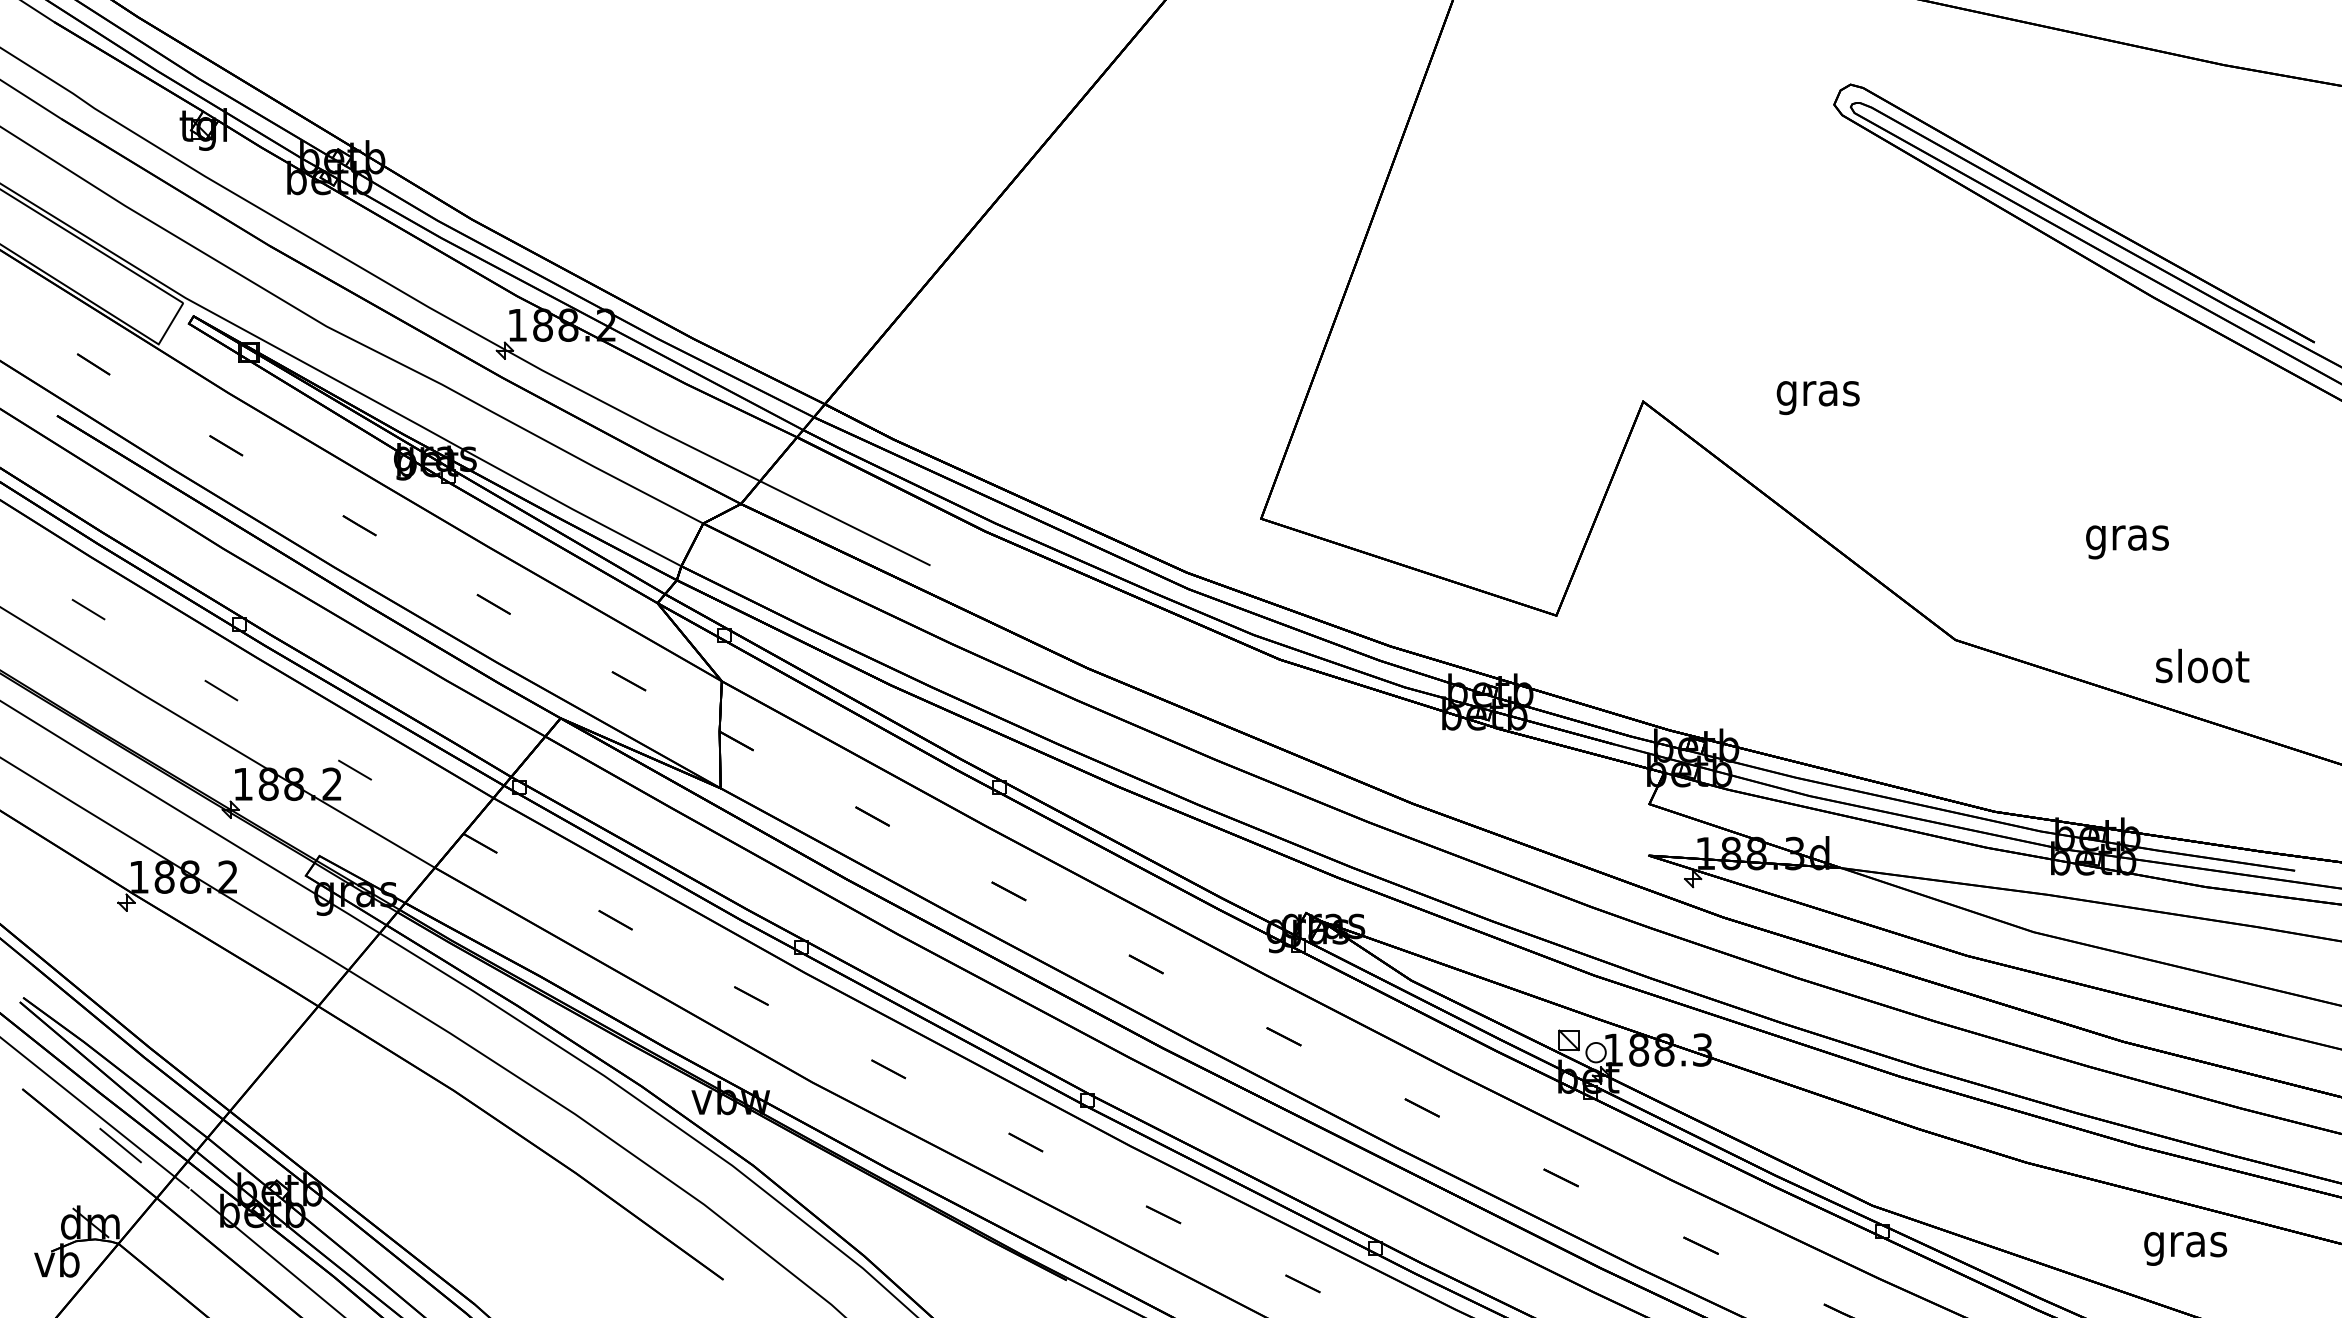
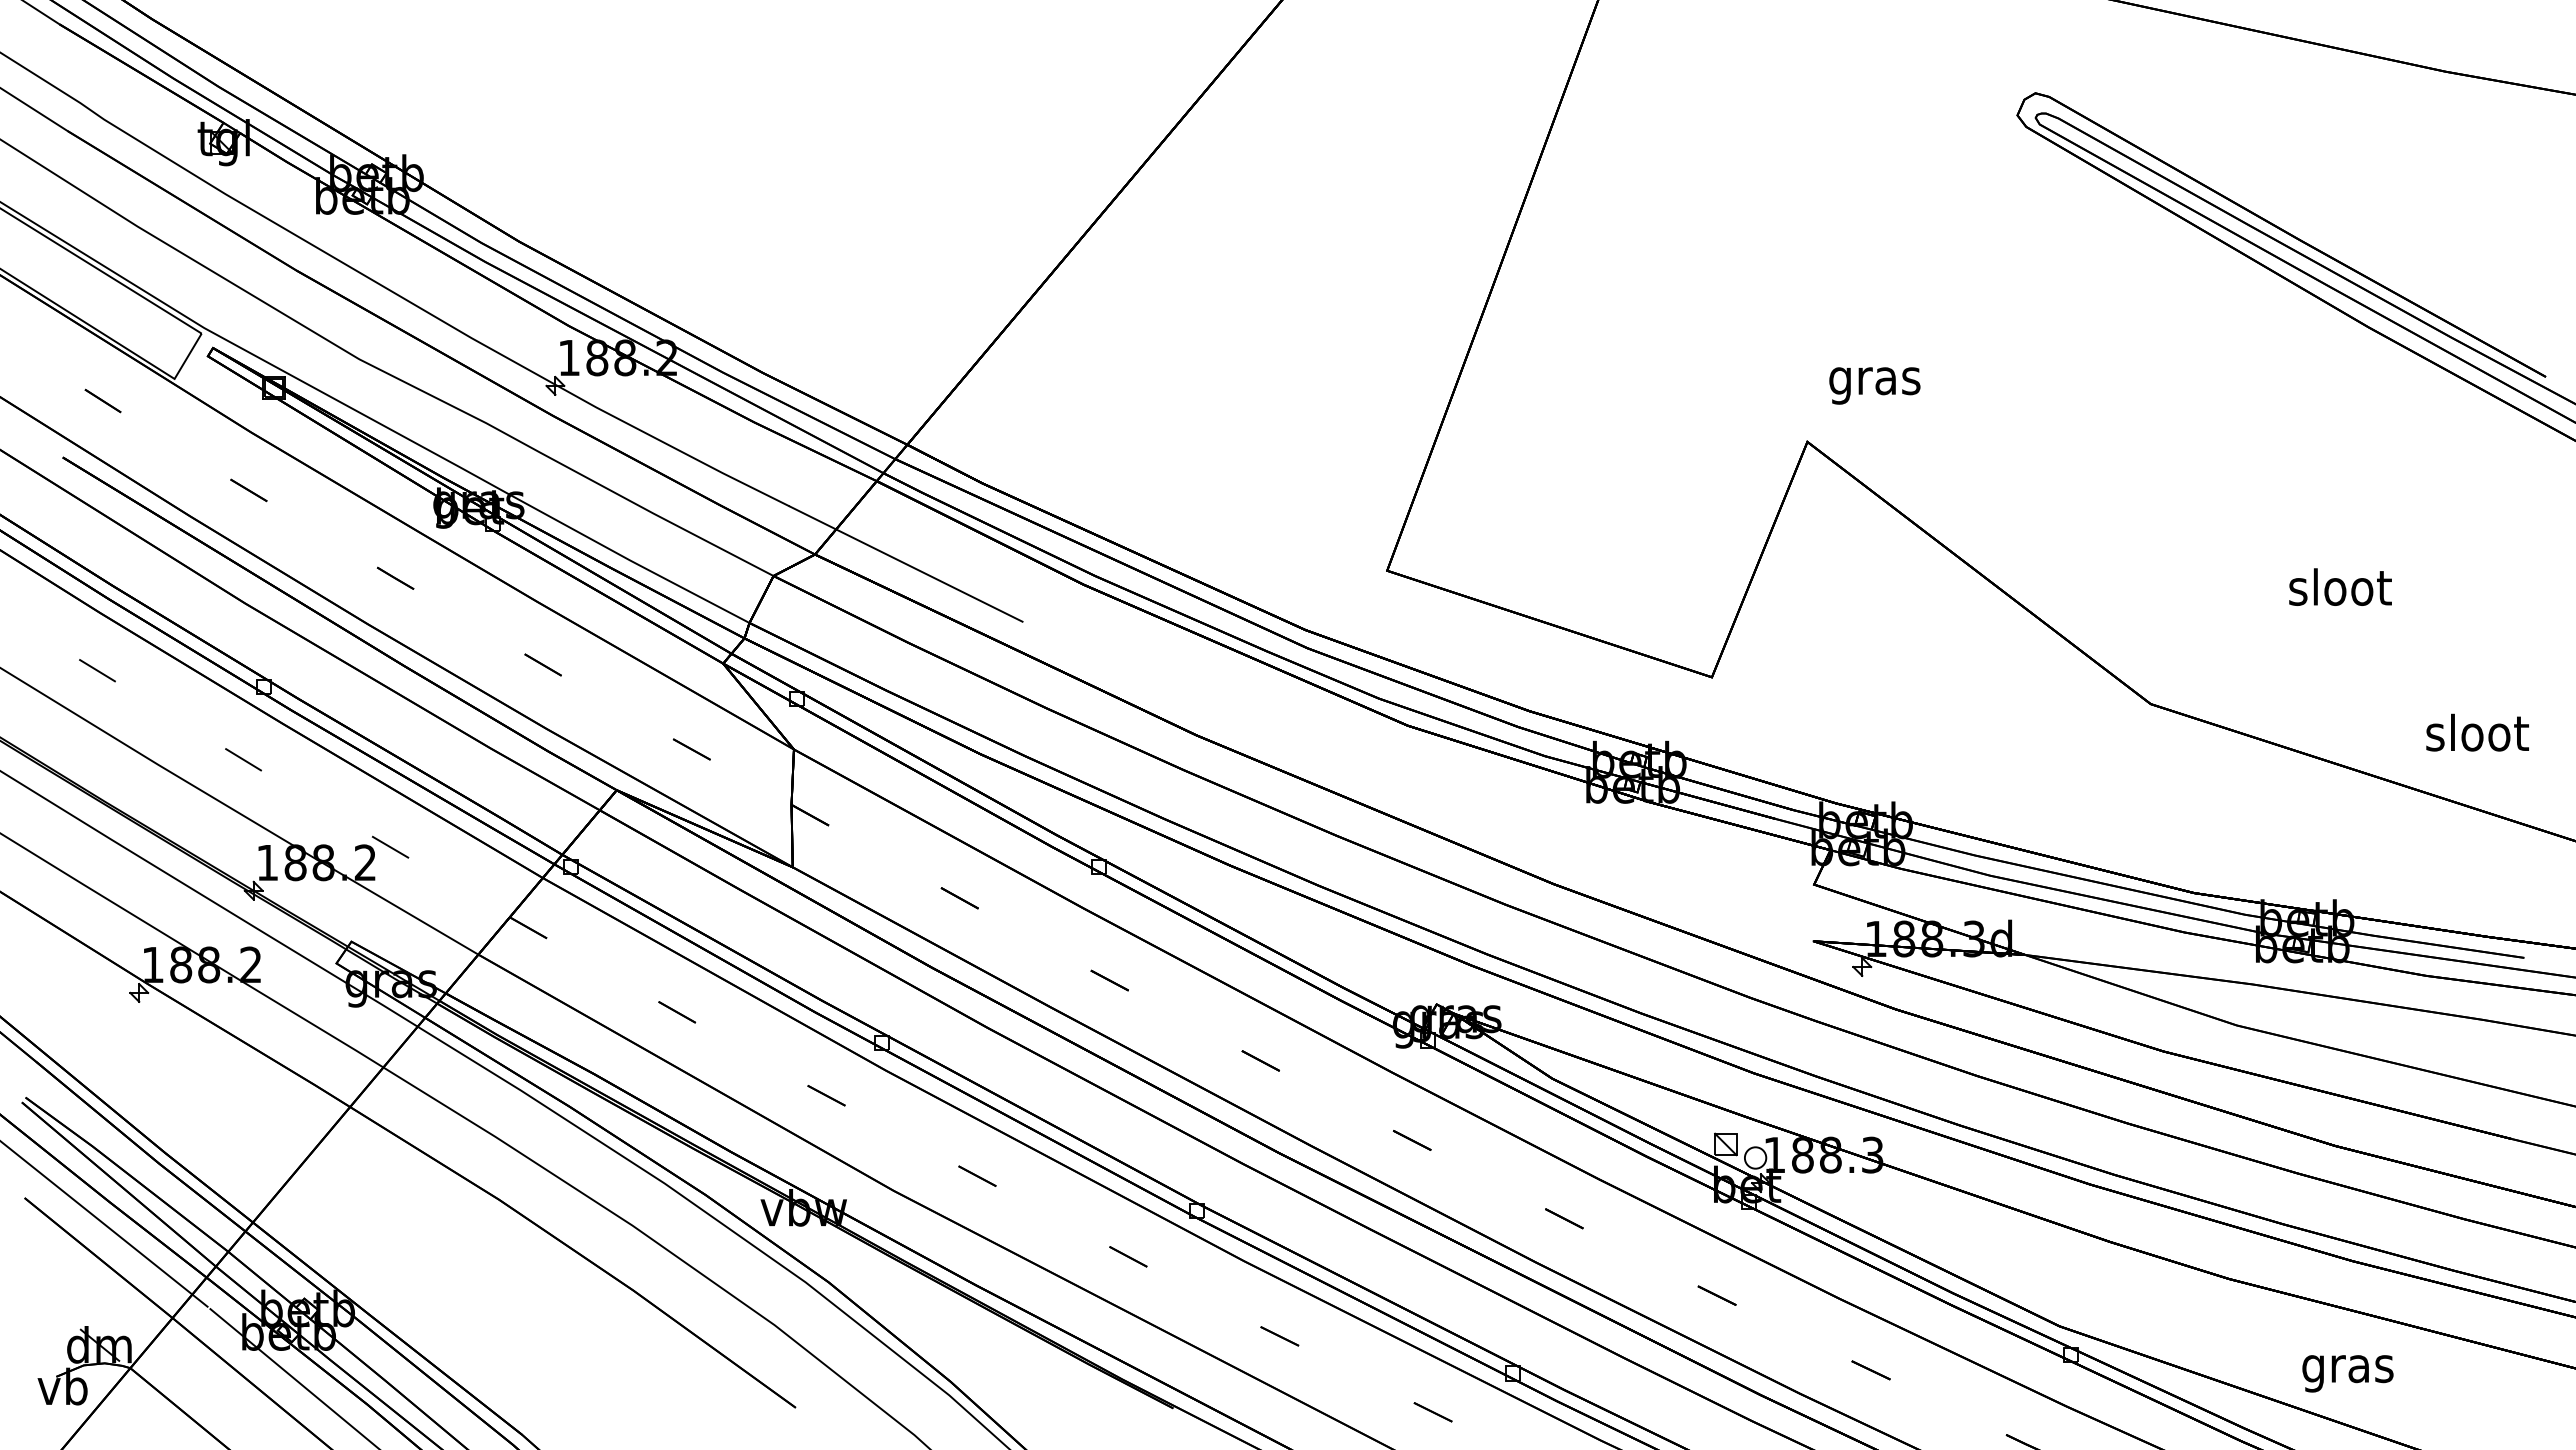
text: (1817, 397) -> (1874, 385), moved
text: (2127, 537) -> (2340, 591), gras -> sloot
text: (2202, 665) -> (2477, 732), moved
line: (120, 1144) -> (132, 1259), removed
text: (2185, 1248) -> (2347, 1373), moved

